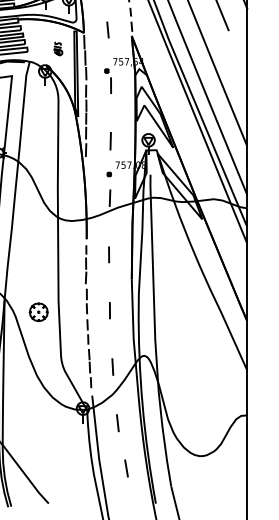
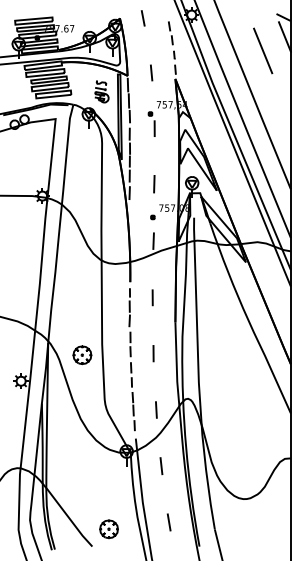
part: (57, 48) -> (101, 91), size x1.67
line: (125, 468) -> (168, 522), moved
part: (64, 486) -> (108, 529), added

